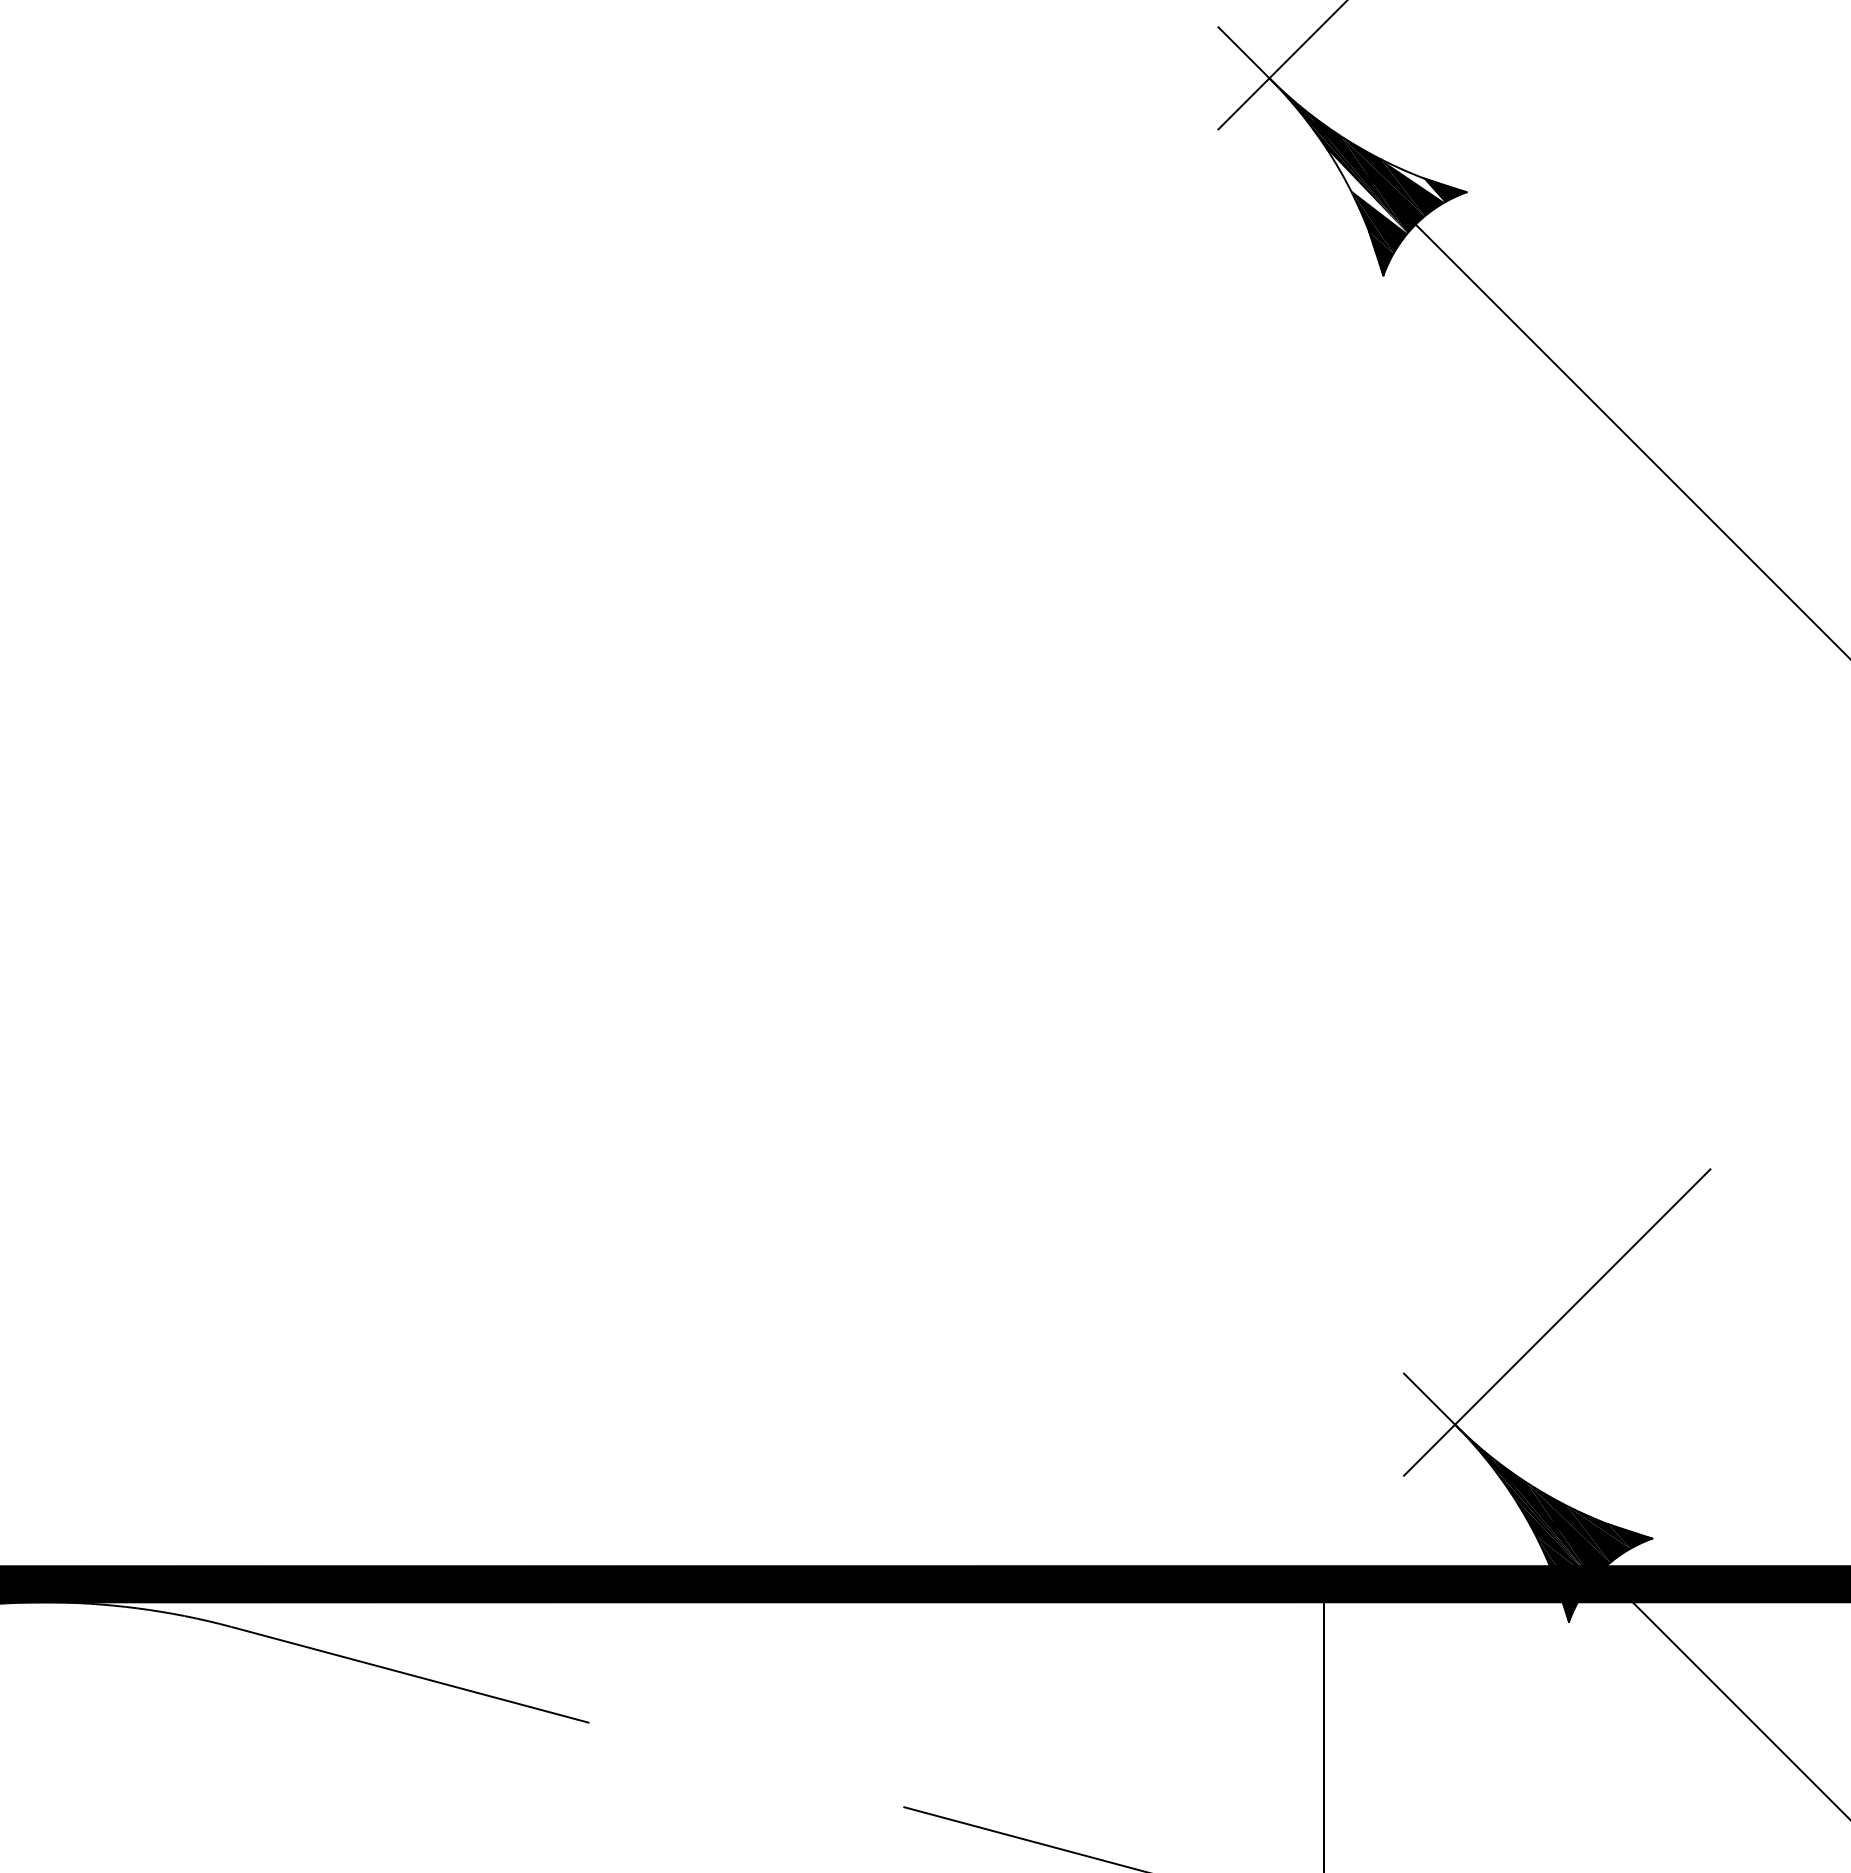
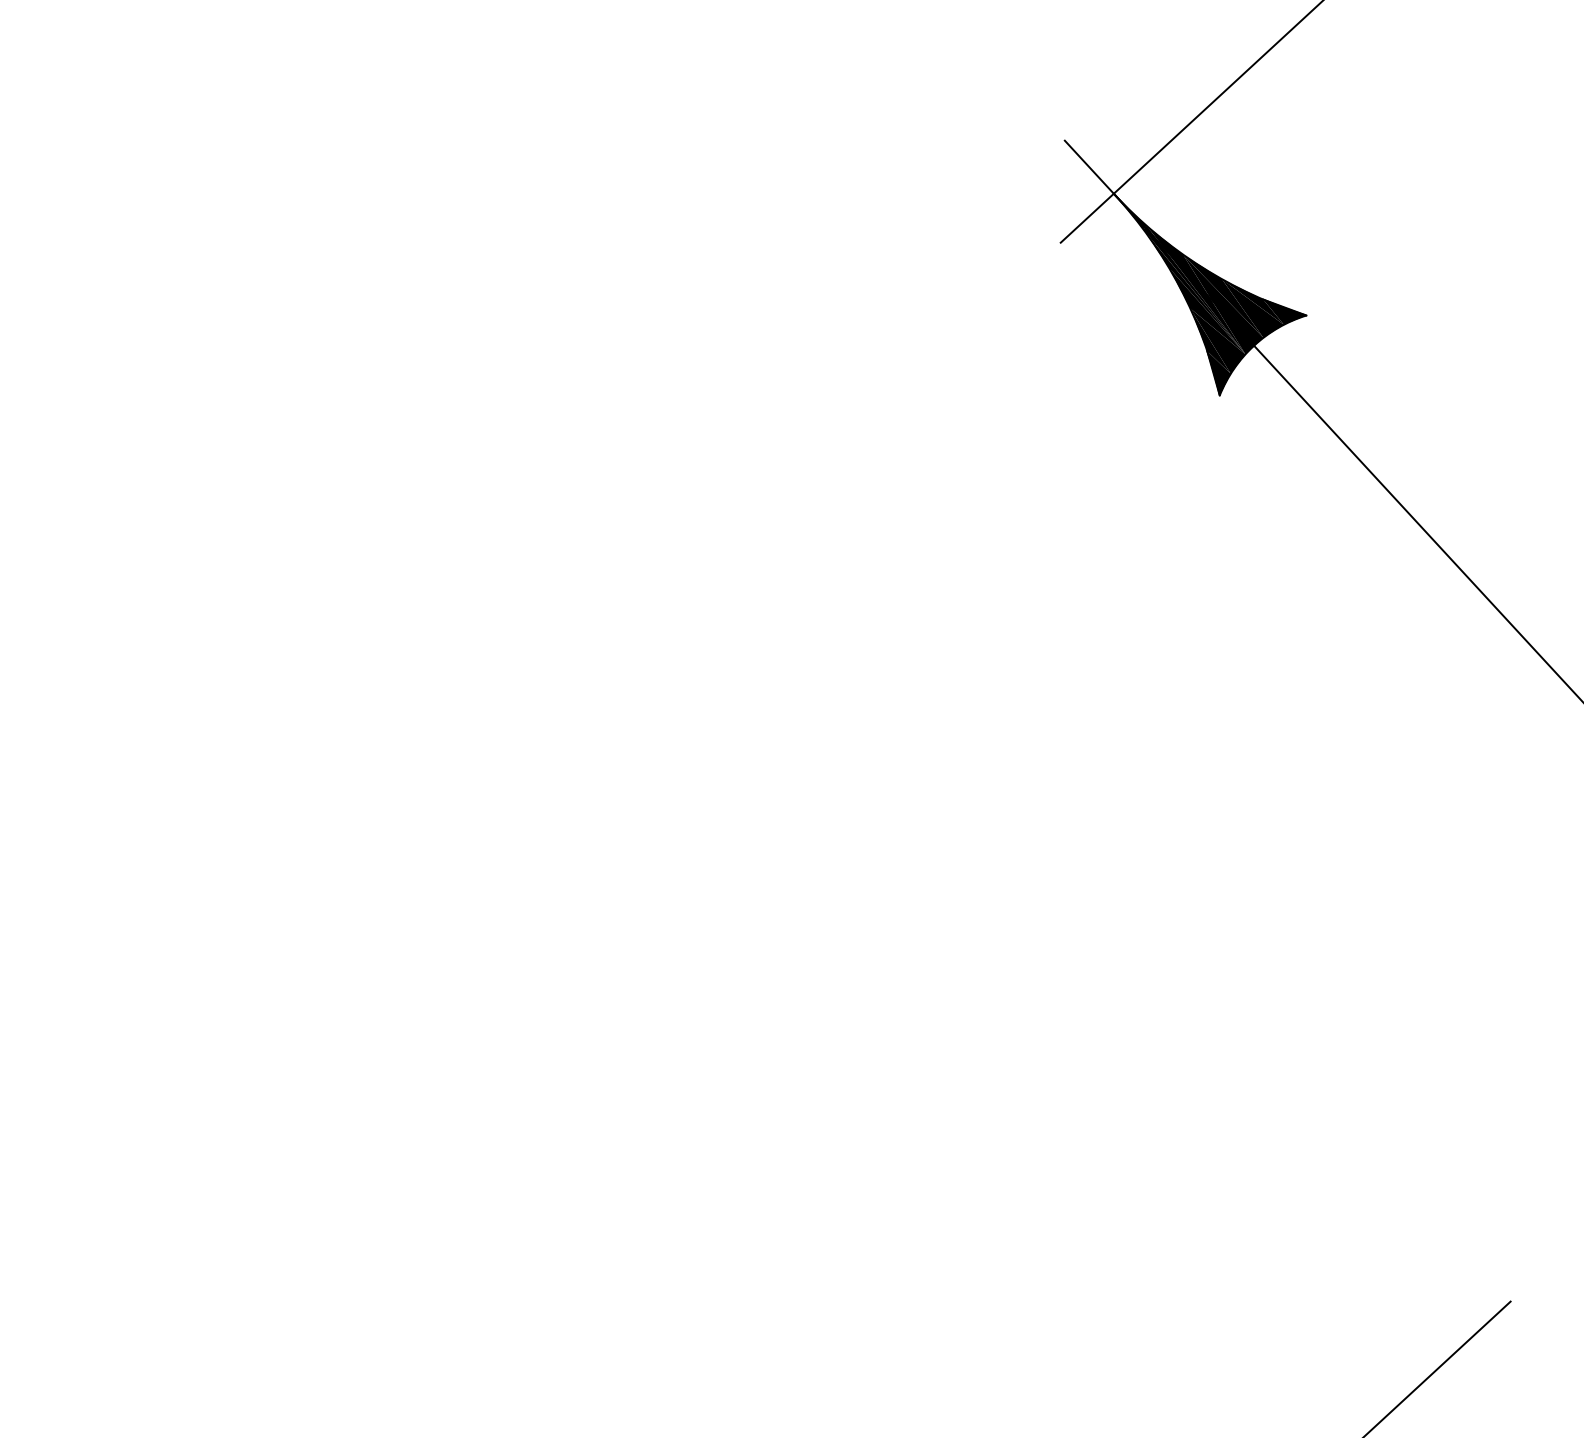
fill: (1412, 180) -> (1252, 301), added
fill: (1367, 191) -> (1207, 310), added

